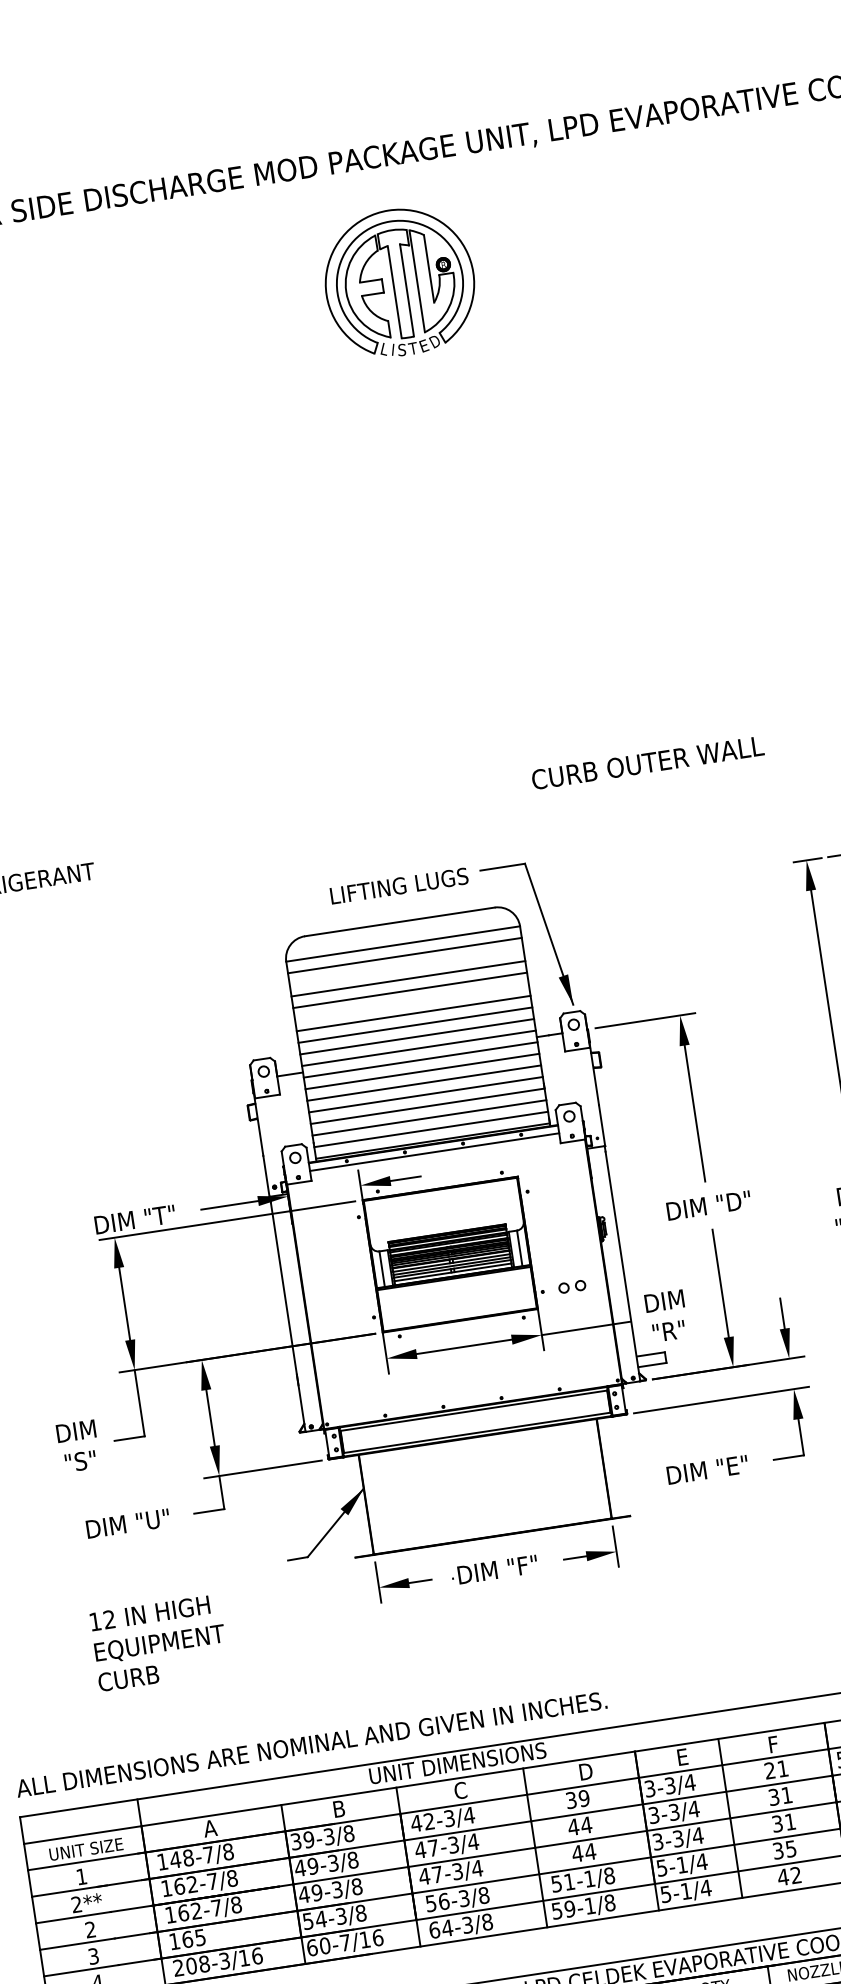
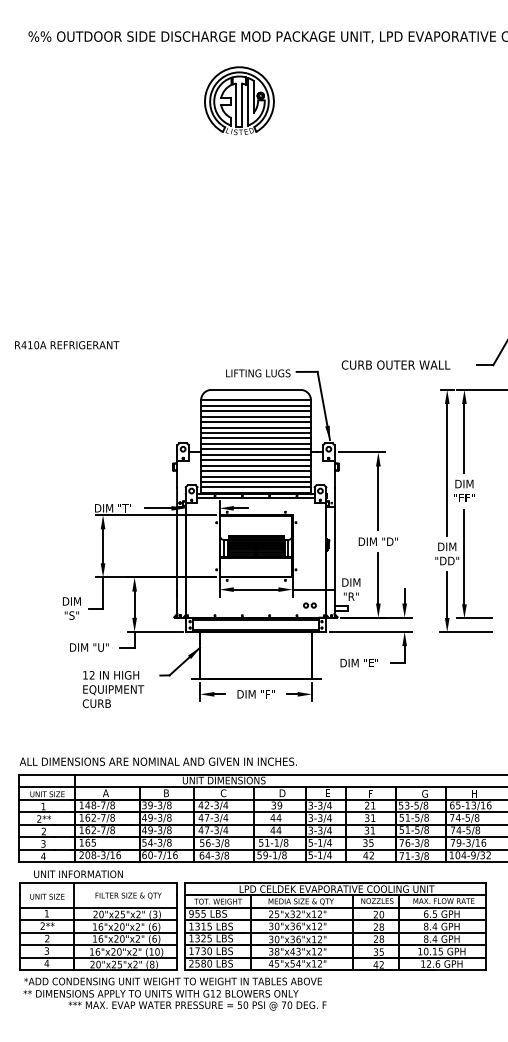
part: (399, 281) -> (239, 100), moved
text: (646, 761) -> (395, 364), moved
line: (405, 968) -> (255, 411), added
line: (410, 1002) -> (255, 427), added
part: (571, 1286) -> (309, 605), moved
text: (159, 1642) -> (113, 689), moved

